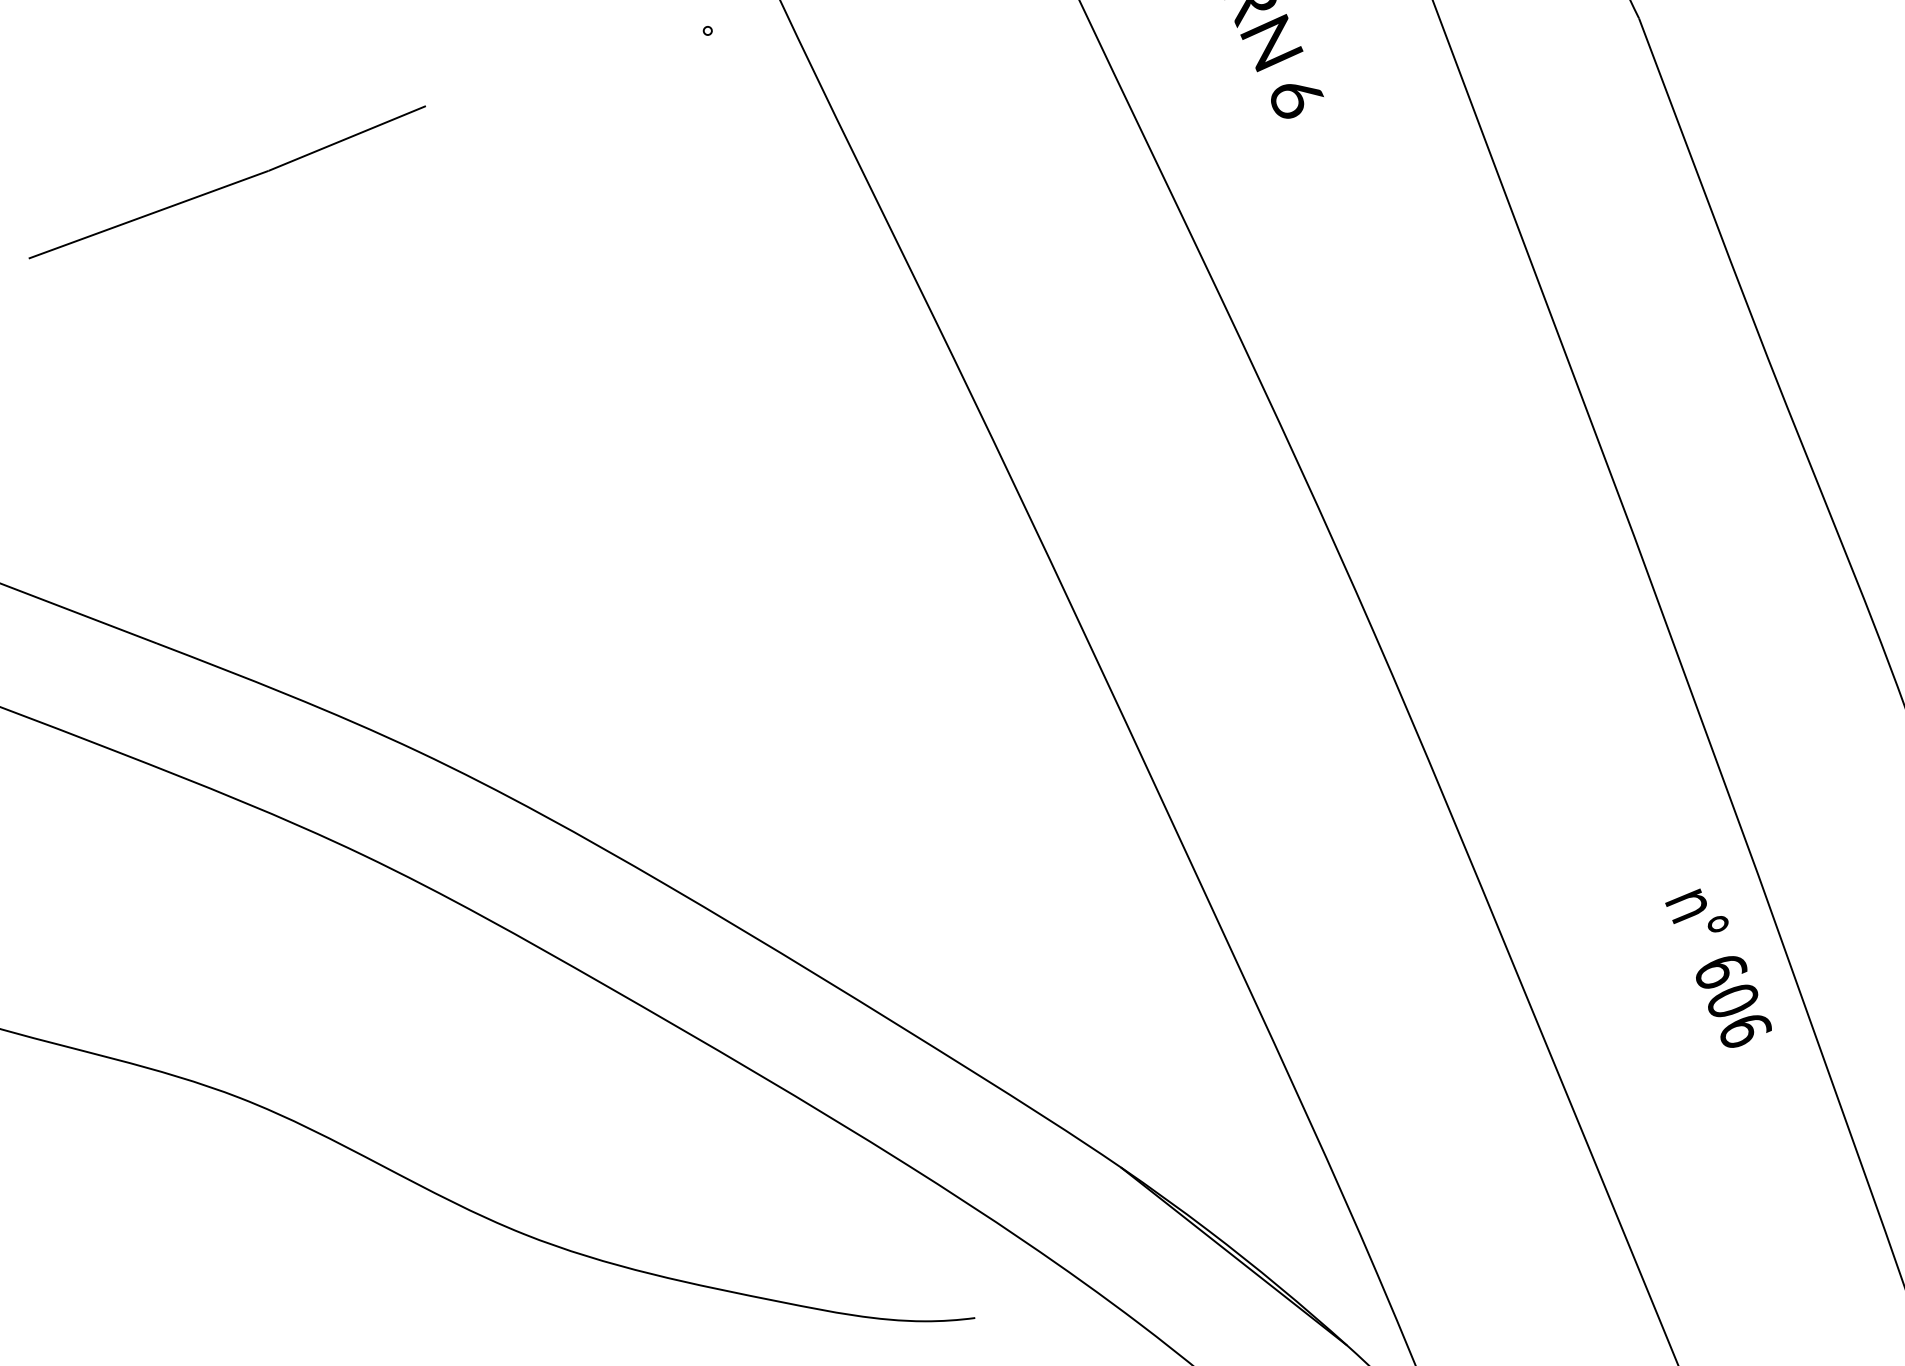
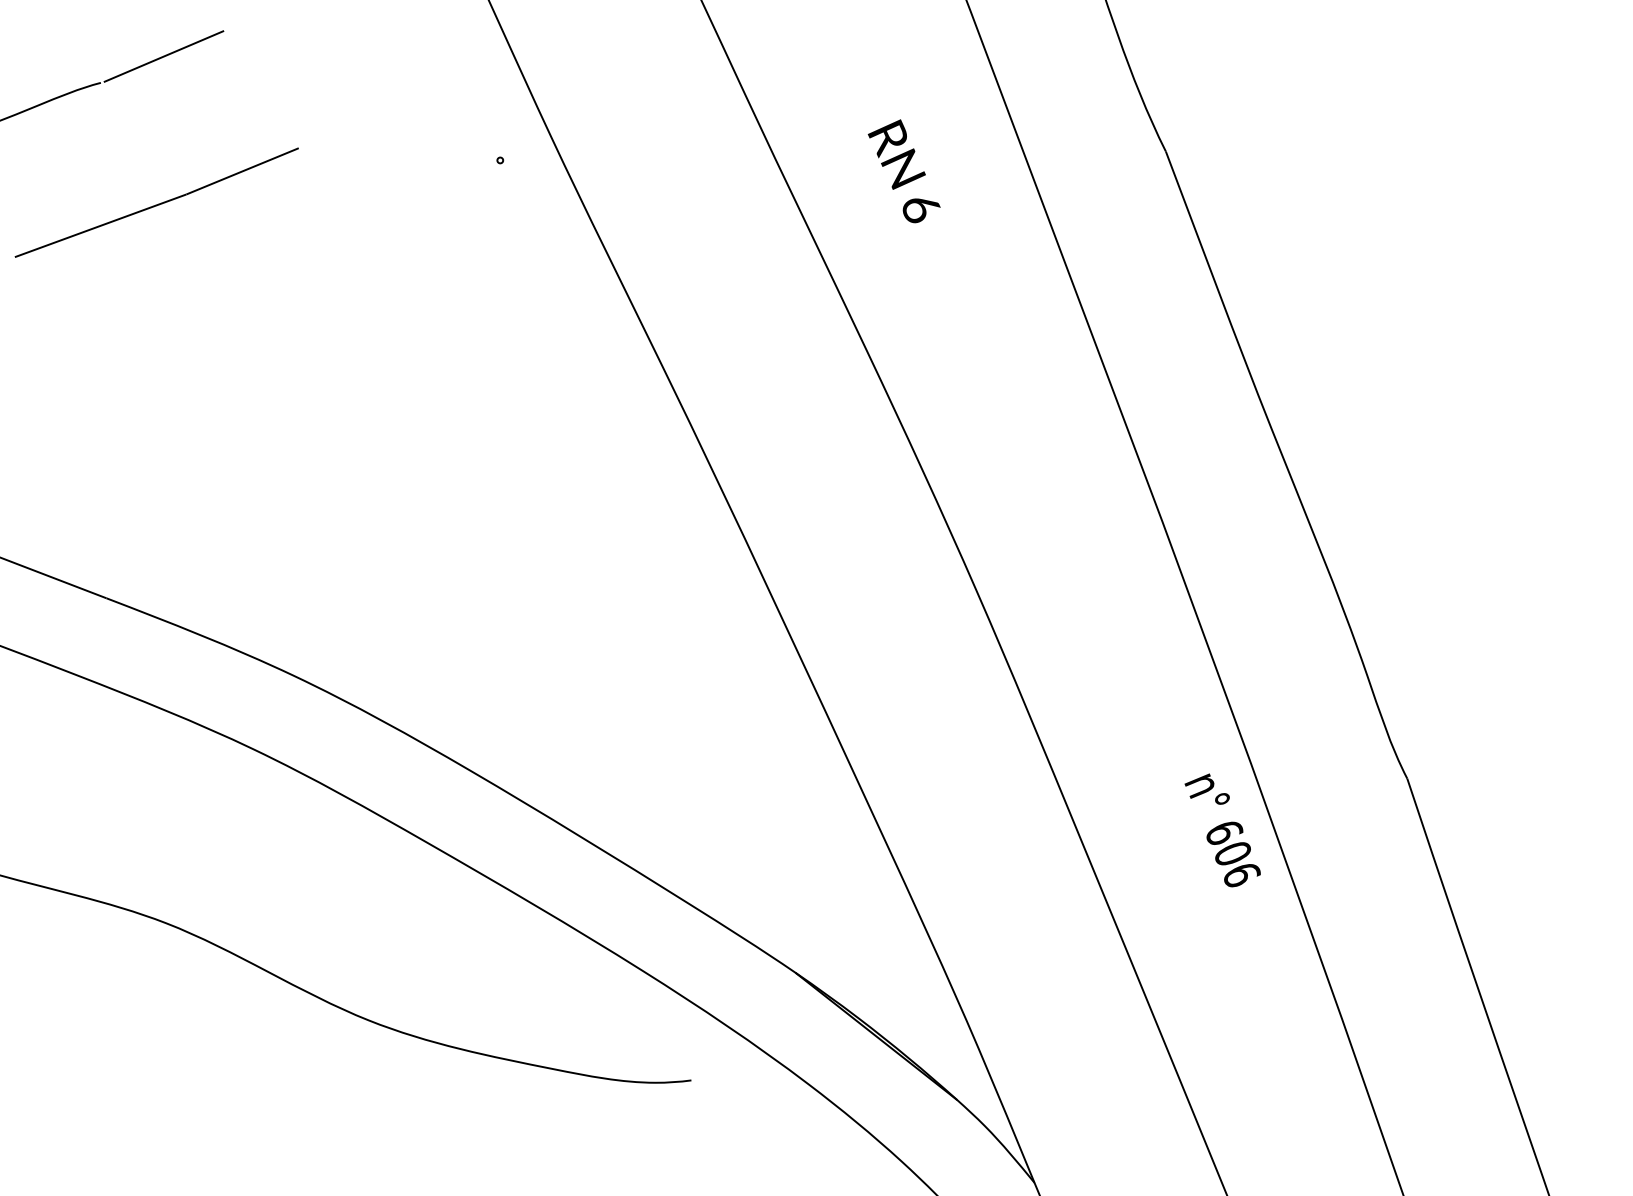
part: (226, 182) -> (156, 202), moved

